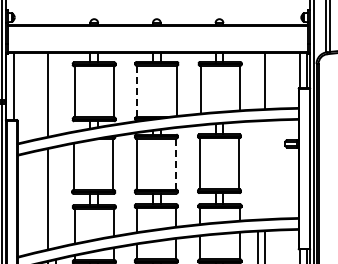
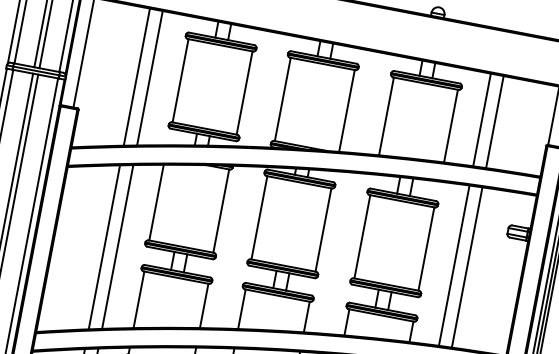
line: (257, 80) -> (482, 119), added
line: (137, 91) -> (283, 99), dashed -> solid
line: (56, 93) -> (150, 77), added
line: (176, 164) -> (324, 230), dashed -> solid
line: (265, 169) -> (467, 266), added
line: (257, 170) -> (454, 265), added
line: (56, 197) -> (118, 247), added

